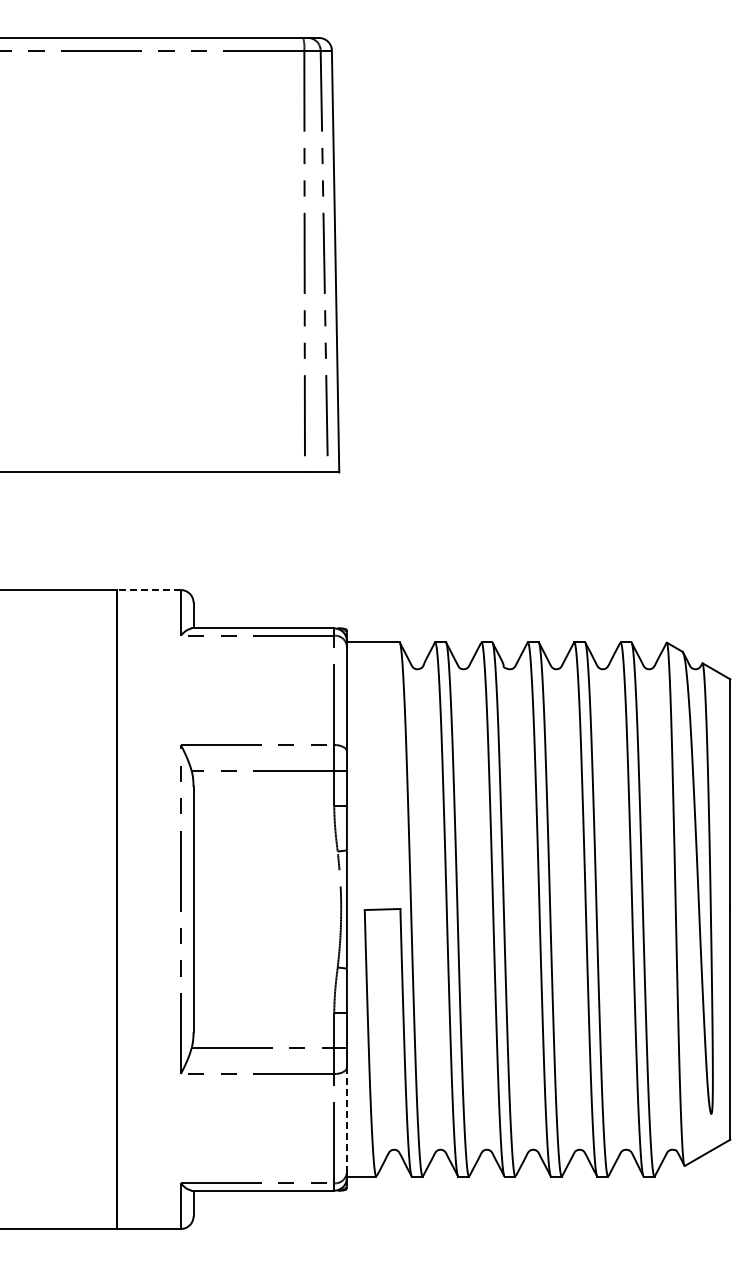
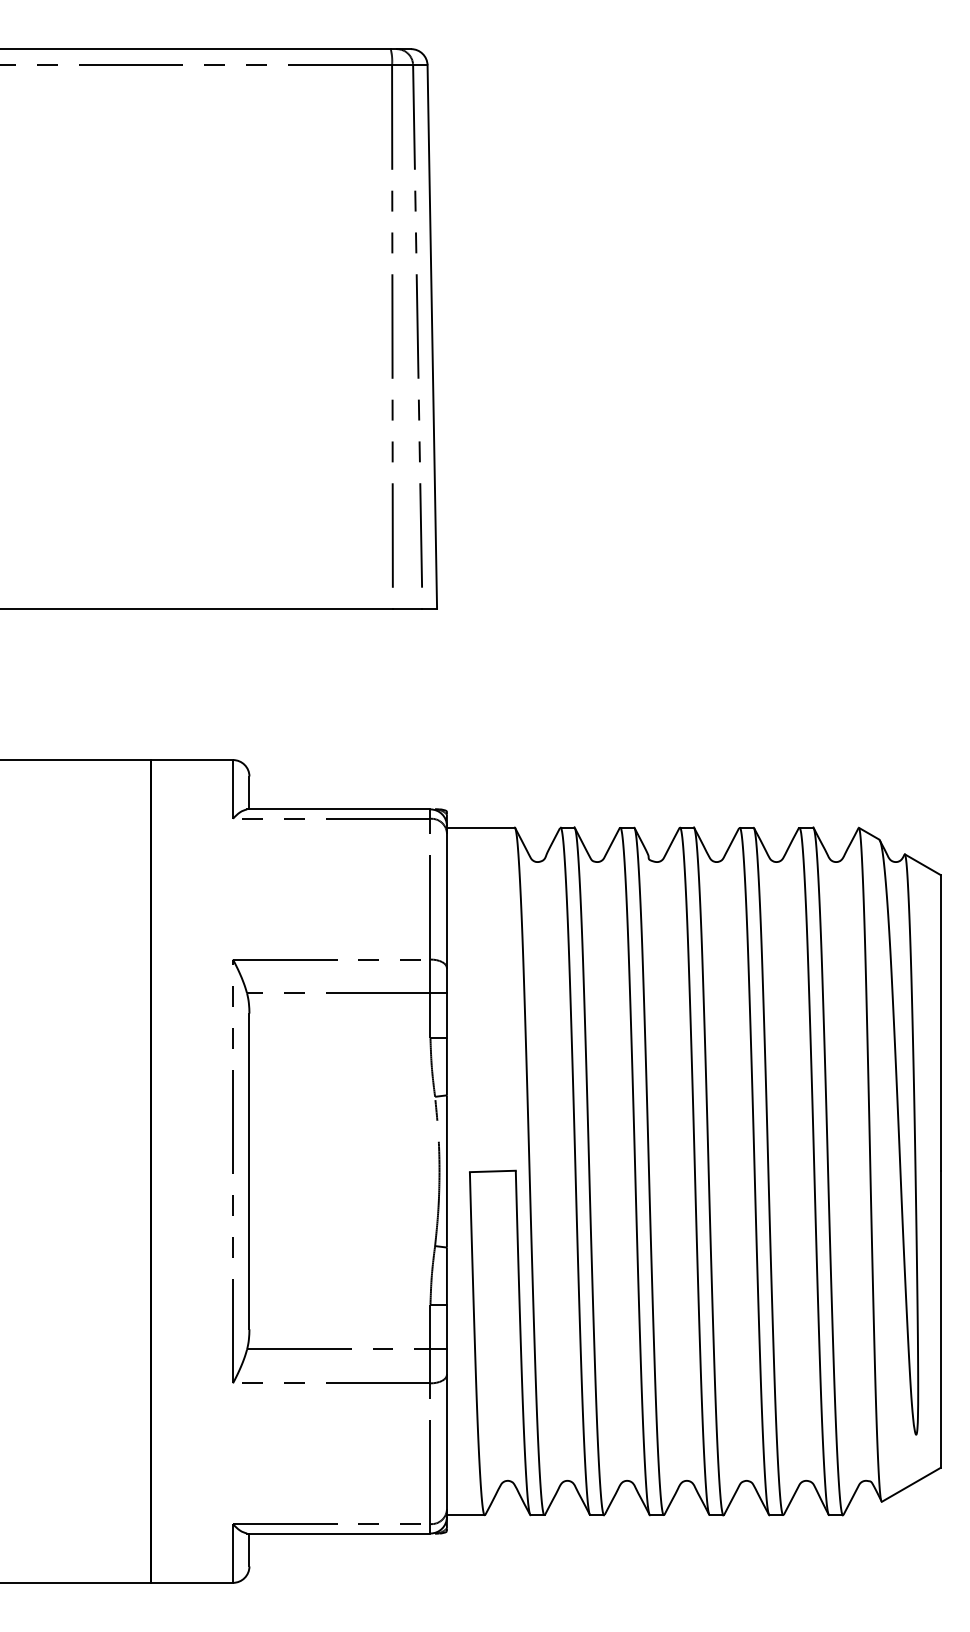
line: (148, 590) -> (191, 760), dashed -> solid
line: (346, 1120) -> (446, 1443), dashed -> solid

